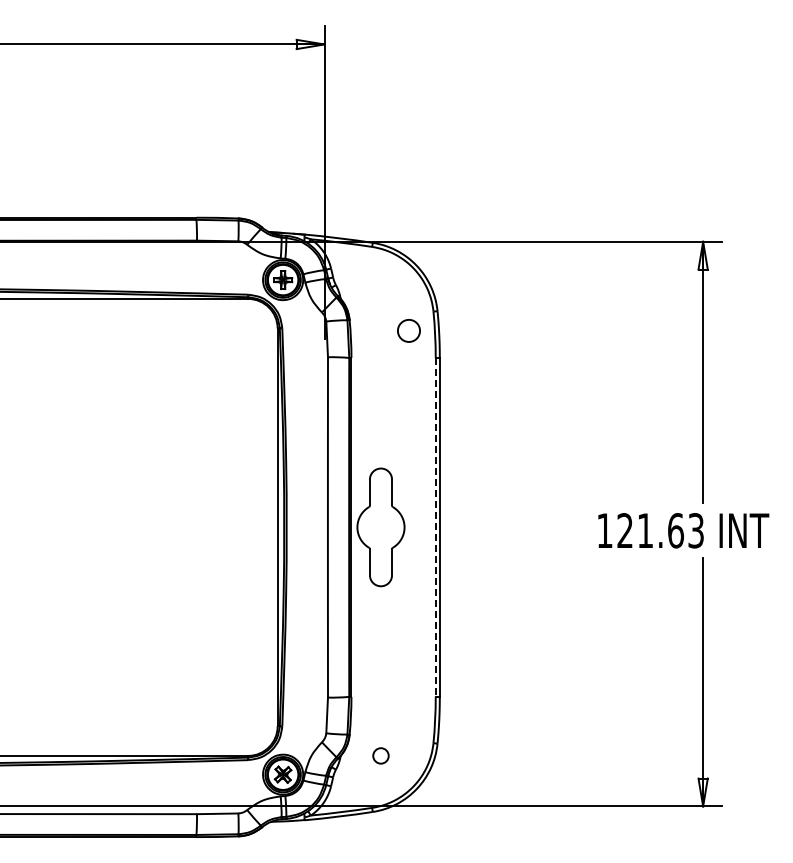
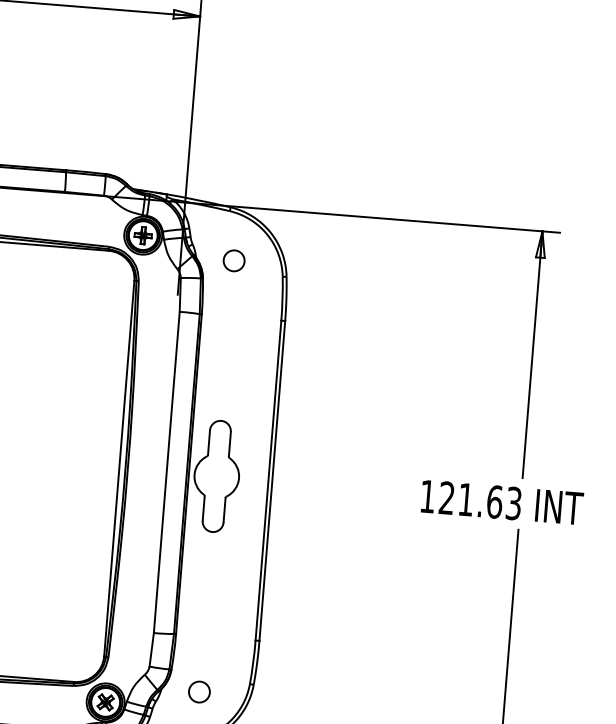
circle: (408, 330) -> (233, 260), moved
line: (435, 527) -> (268, 480), dashed -> solid
circle: (380, 755) -> (199, 691), size x1.43

